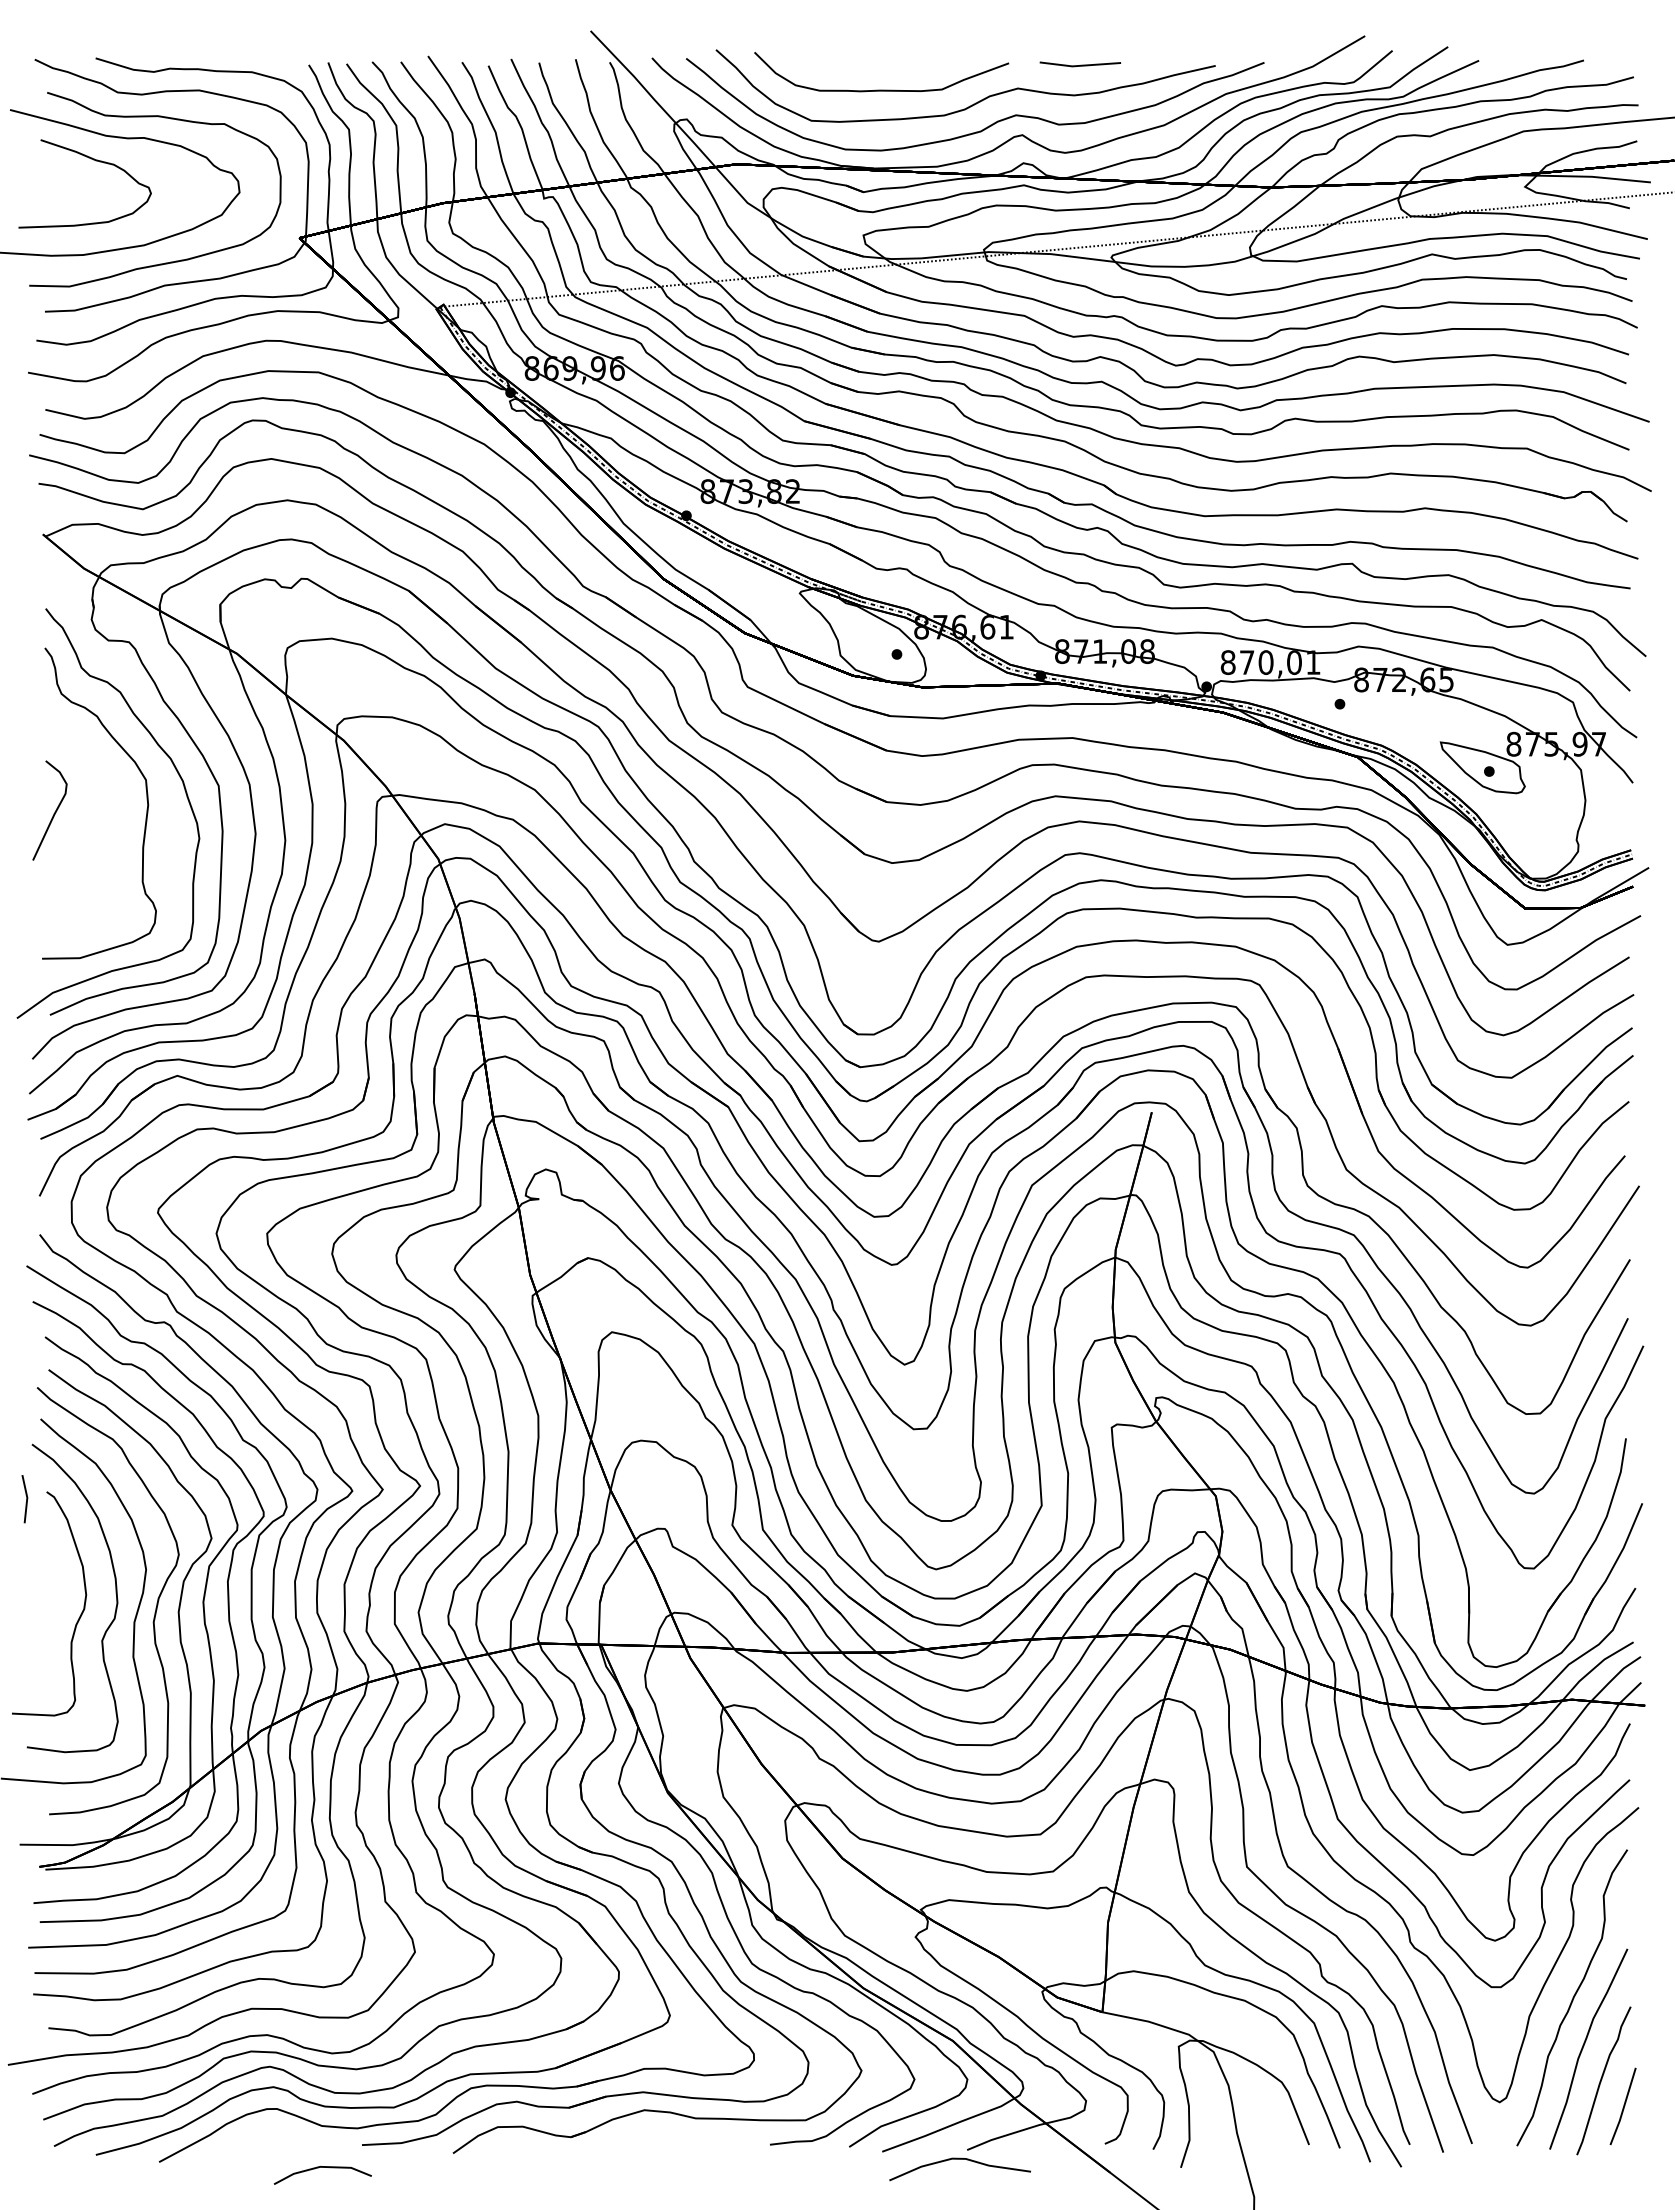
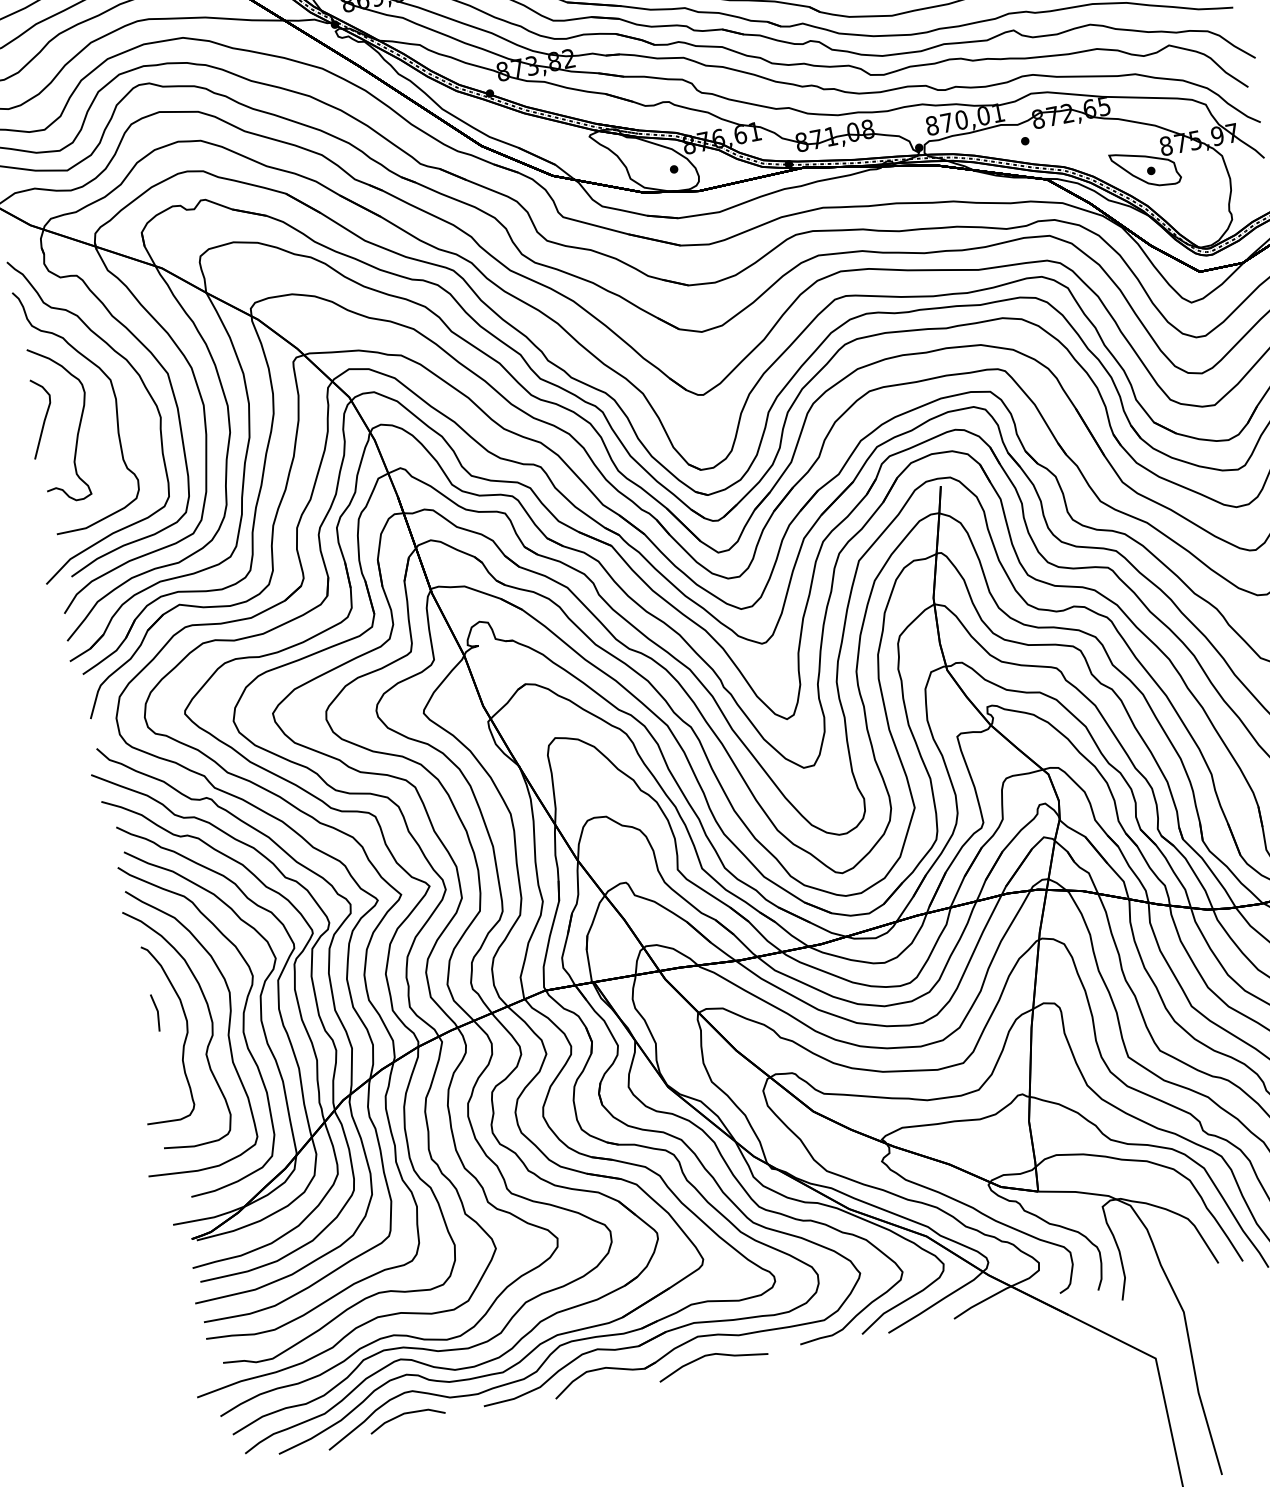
curve: (94, 831) -> (78, 427), added
line: (26, 1499) -> (157, 1012), moved
curve: (959, 2159) -> (711, 1355), moved
line: (322, 2167) -> (406, 1413), moved

